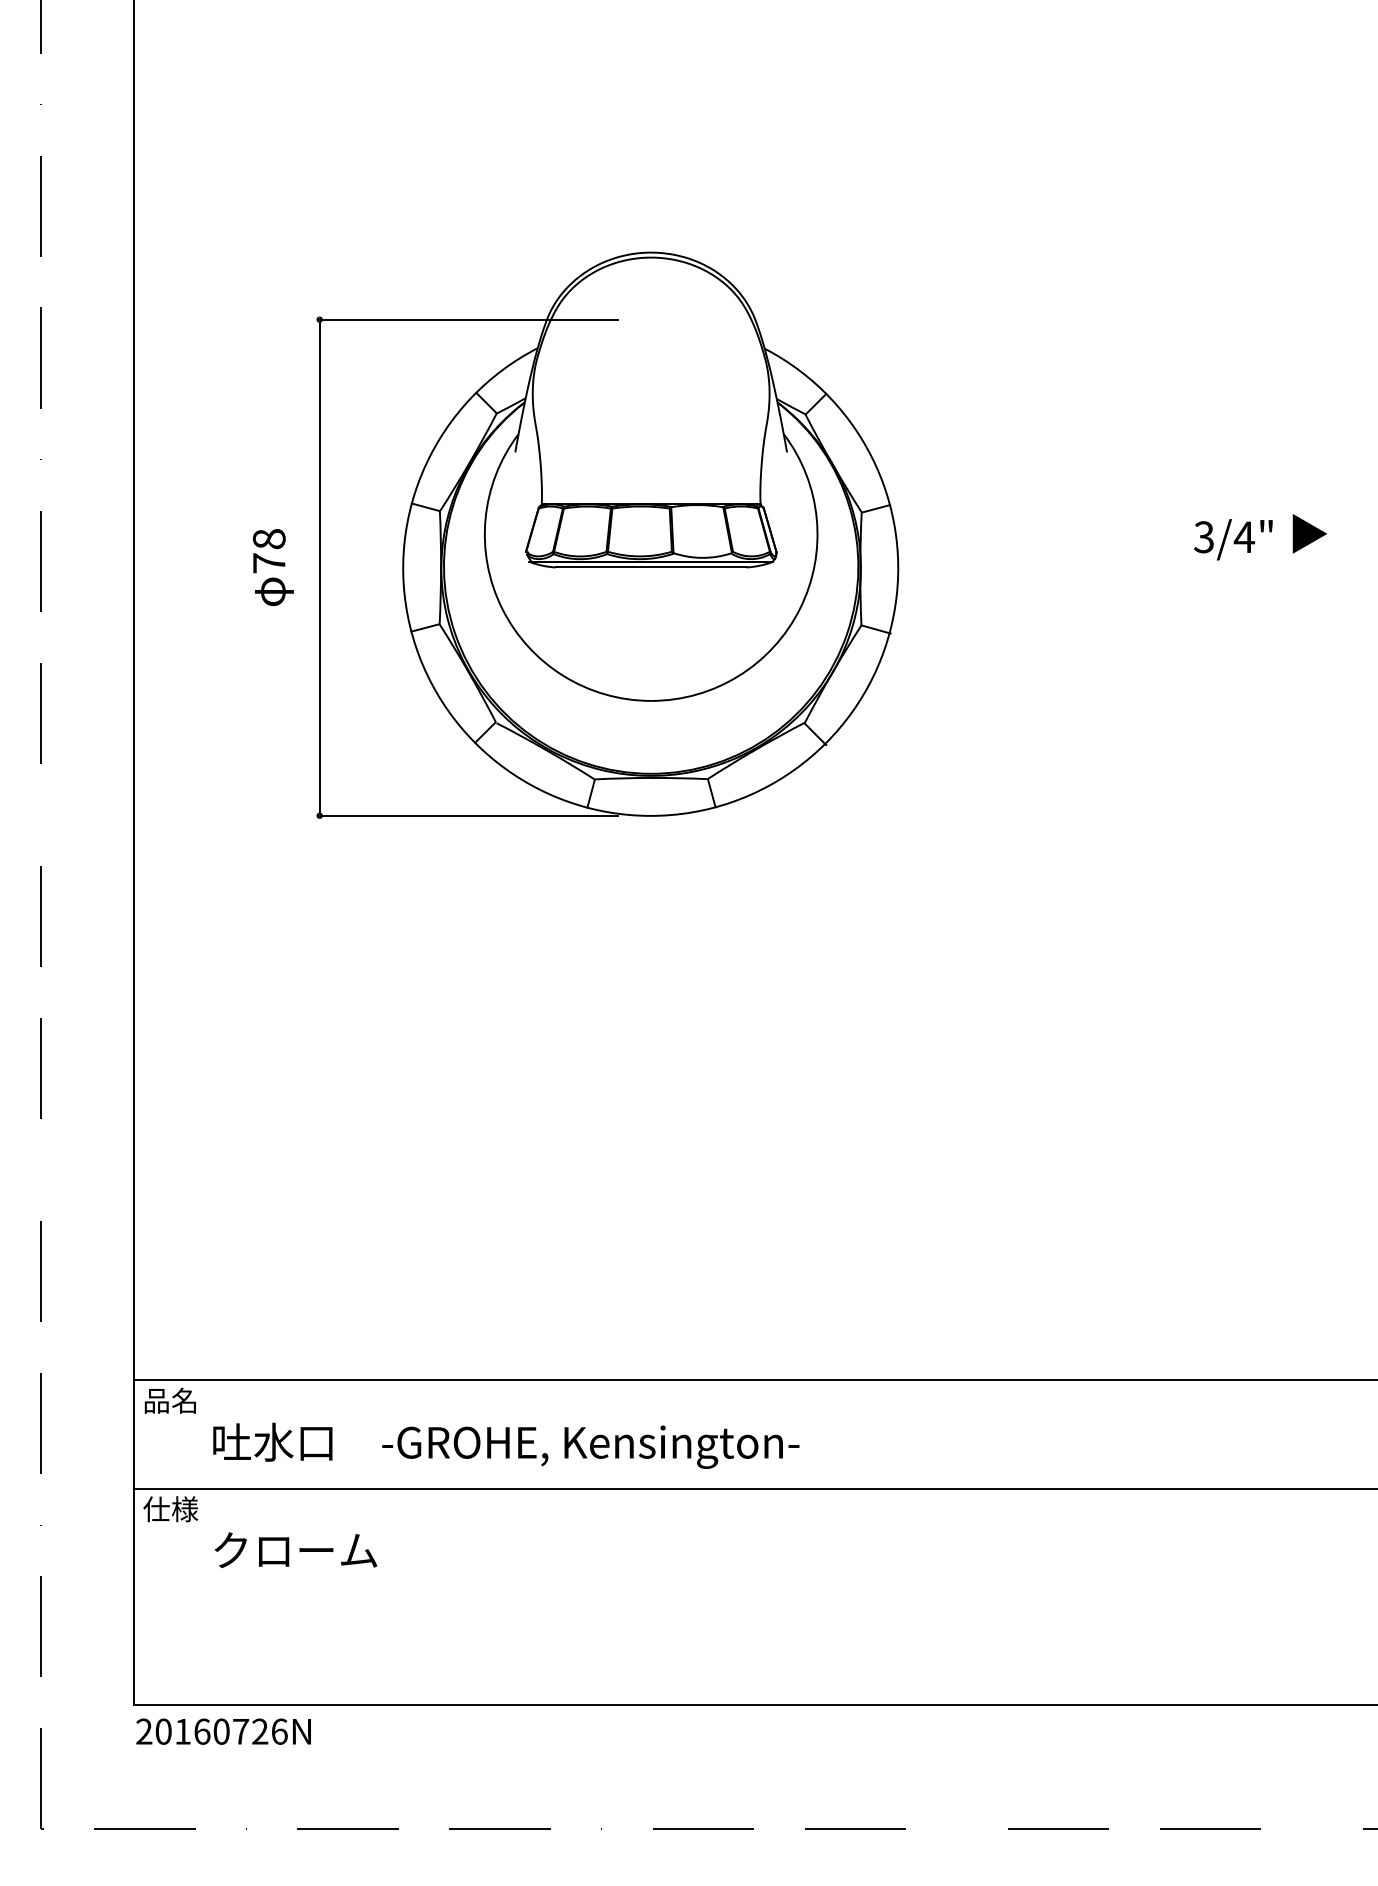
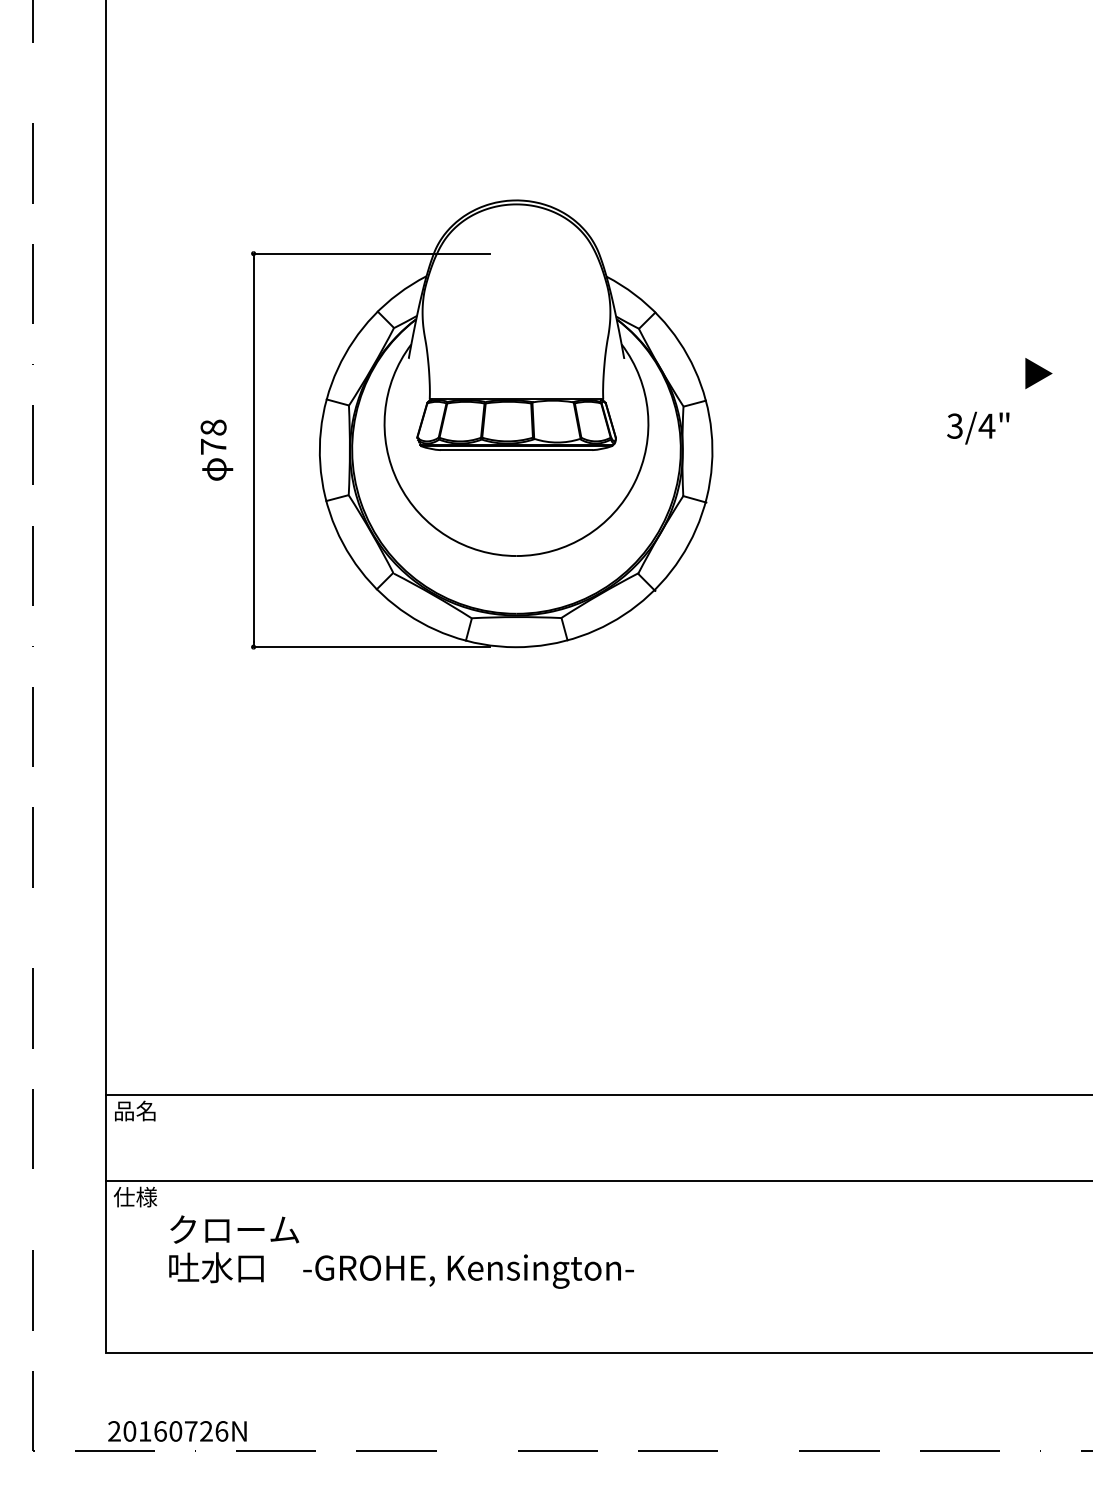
text: (1309, 533) -> (1038, 373), moved
text: (506, 1445) -> (401, 1270), moved
text: (223, 1731) -> (177, 1431), moved

